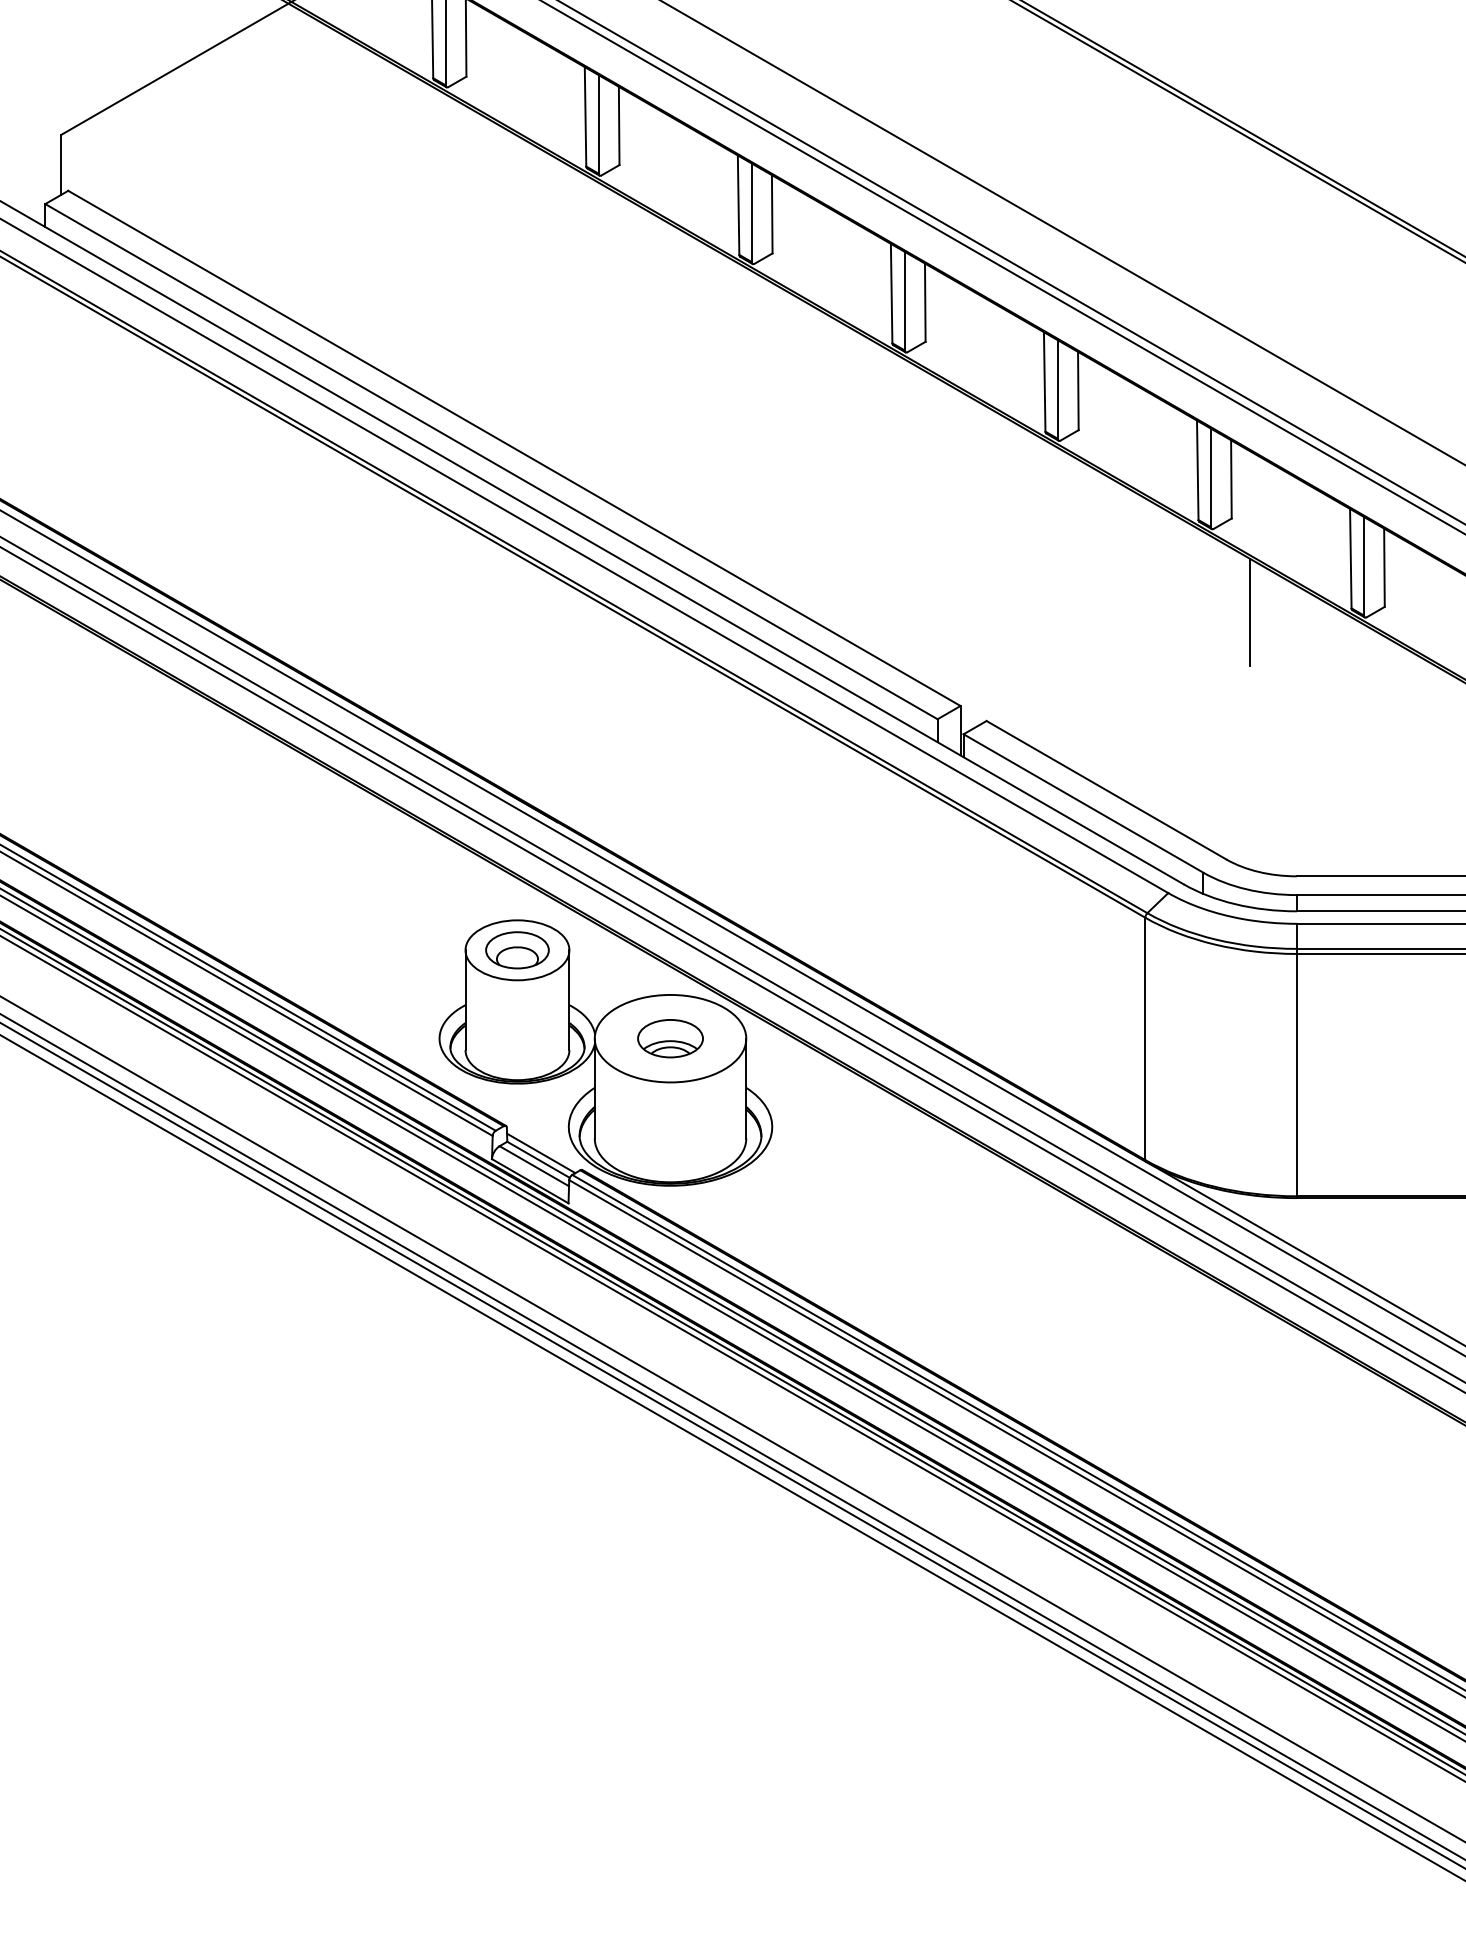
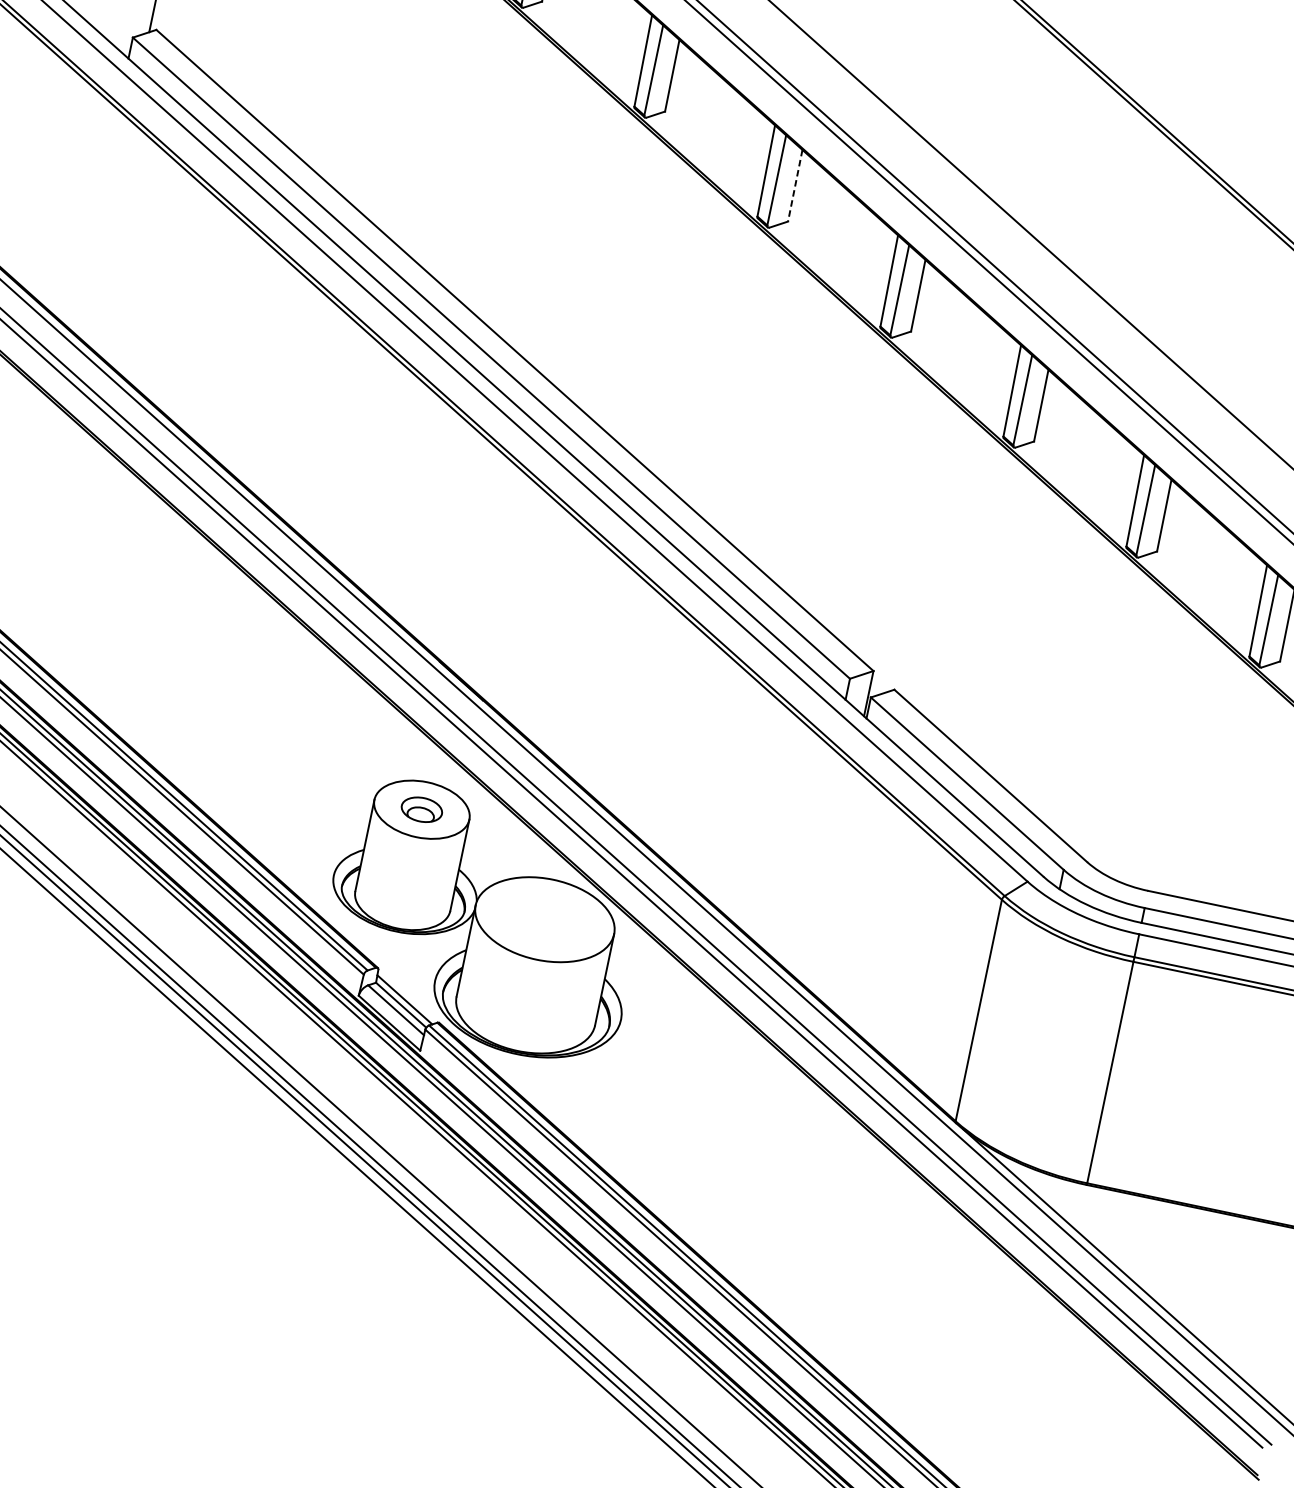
line: (772, 214) -> (795, 185), solid -> dashed
line: (1250, 612) -> (1156, 640), removed
part: (517, 950) -> (421, 809), size x0.7
part: (670, 1038) -> (544, 919), removed

